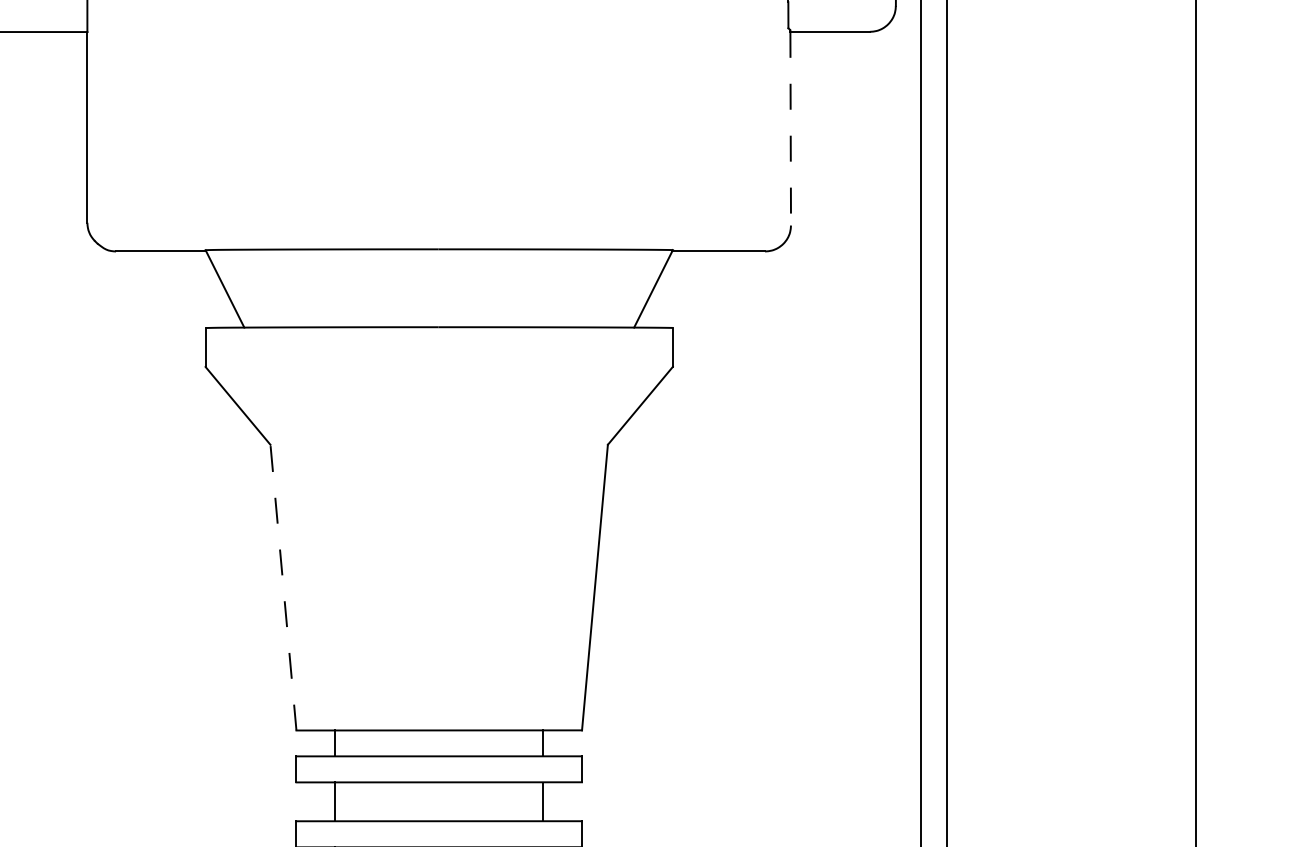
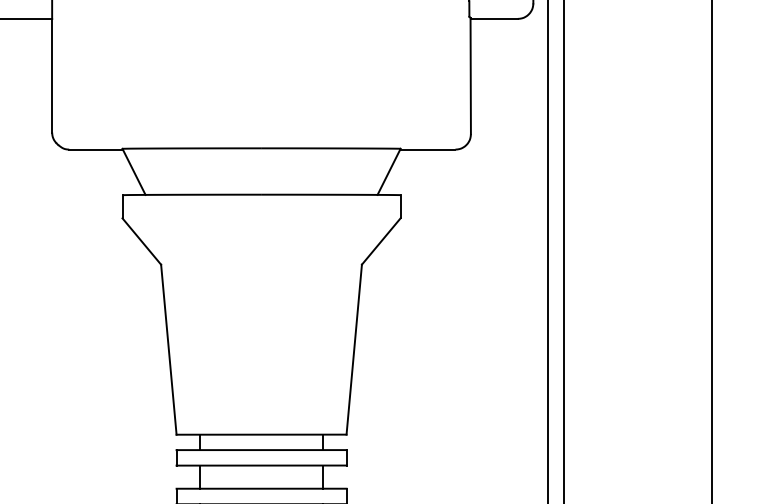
line: (790, 128) -> (470, 76), dashed -> solid
line: (282, 587) -> (168, 349), dashed -> solid

